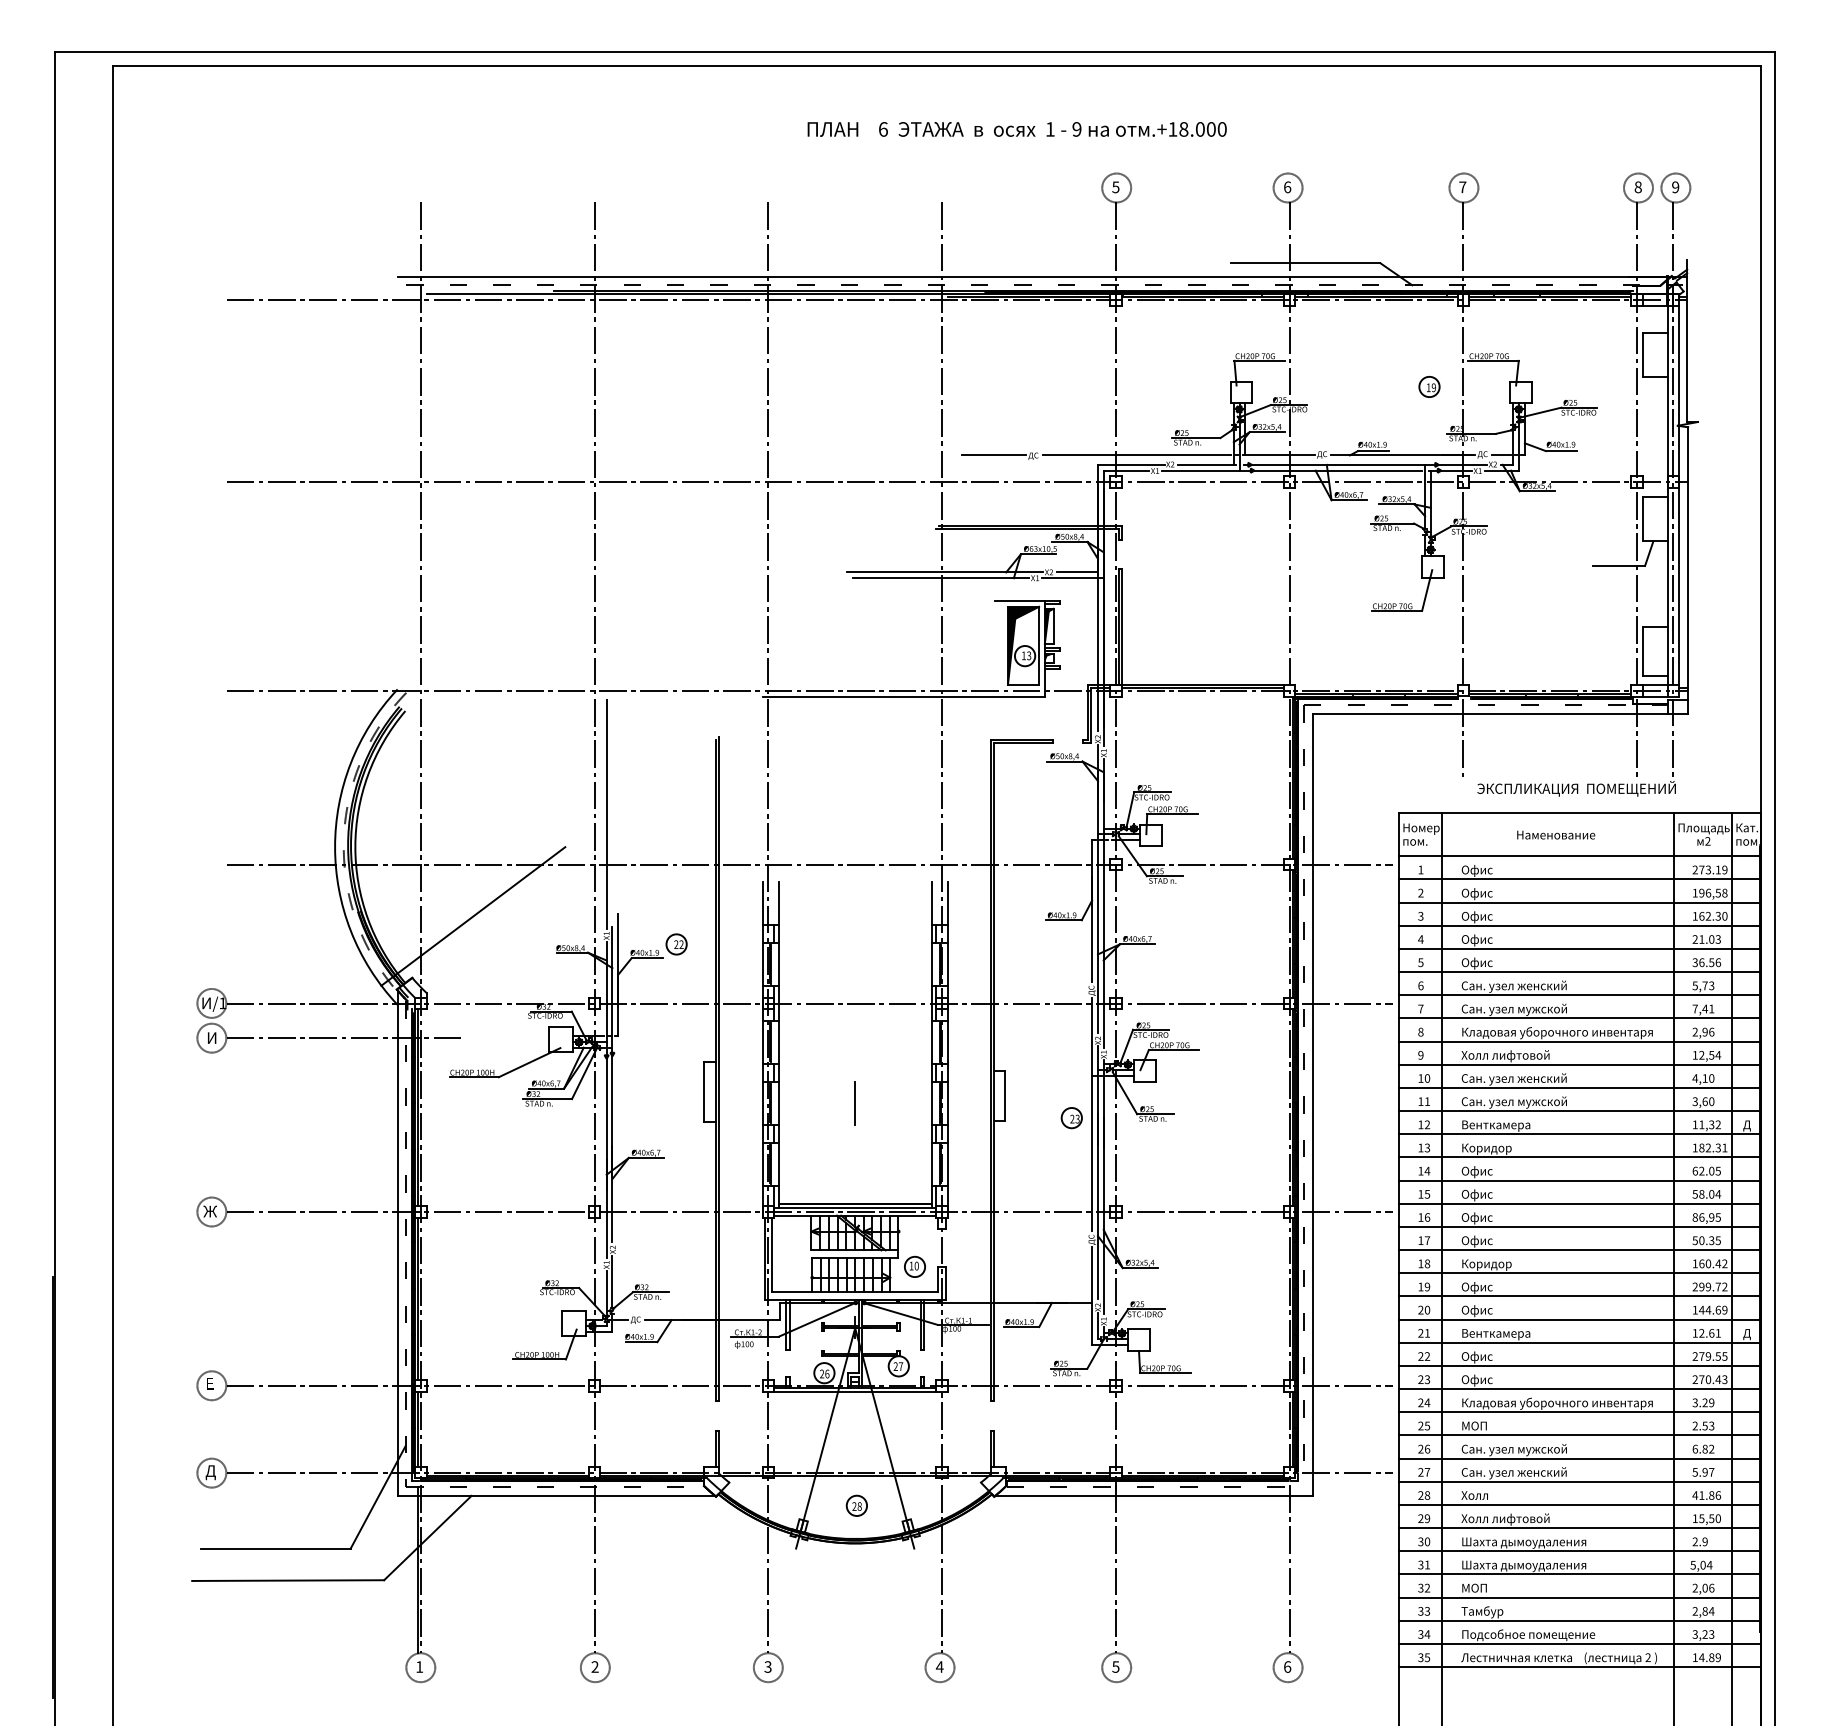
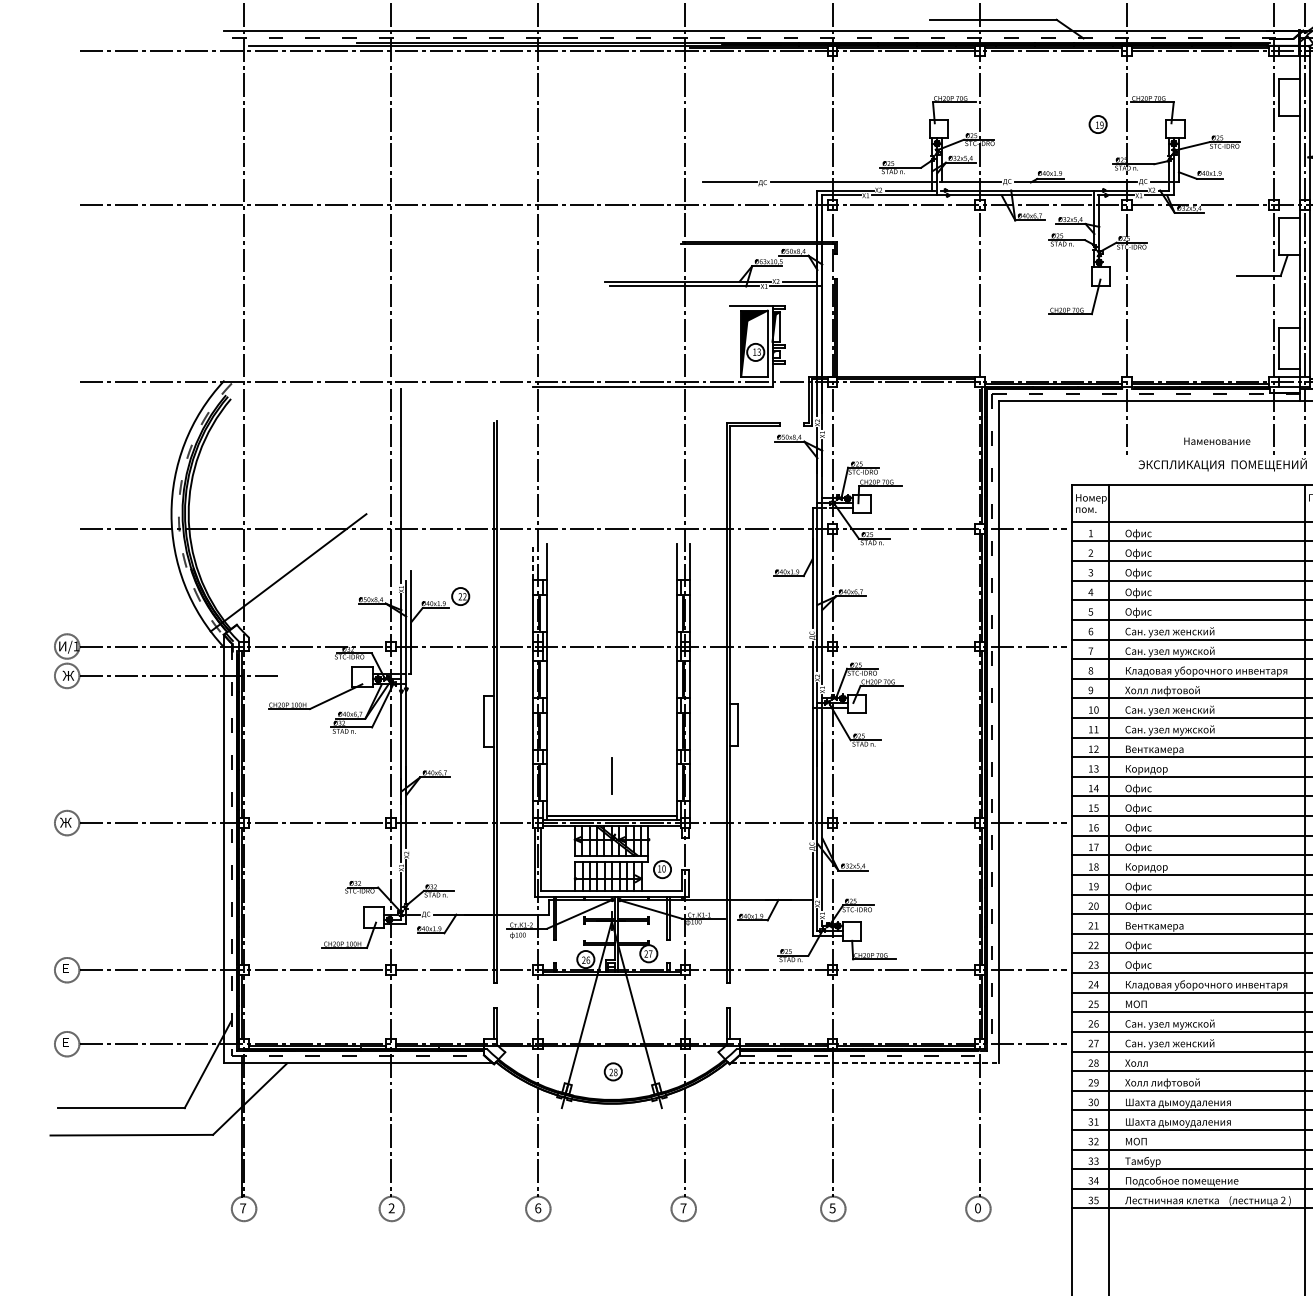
text: (1556, 834) -> (1217, 440), moved
line: (762, 903) -> (533, 561), solid -> dashed
text: (213, 1037) -> (68, 675), И -> Ж
line: (854, 1103) -> (611, 776), moved
part: (1071, 1118) -> (795, 743), removed
text: (210, 1472) -> (66, 1043), Д -> Е
line: (1154, 1495) -> (865, 1063), solid -> dashed
text: (419, 1666) -> (242, 1207), 1 -> 7
text: (767, 1666) -> (537, 1207), 3 -> 6
text: (939, 1666) -> (683, 1207), 4 -> 7
text: (1287, 1666) -> (977, 1207), 6 -> 0

